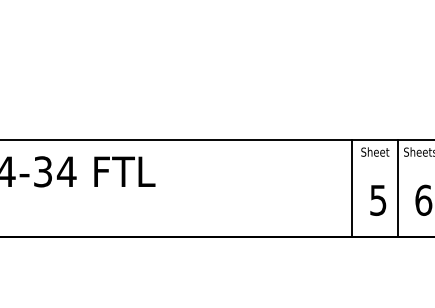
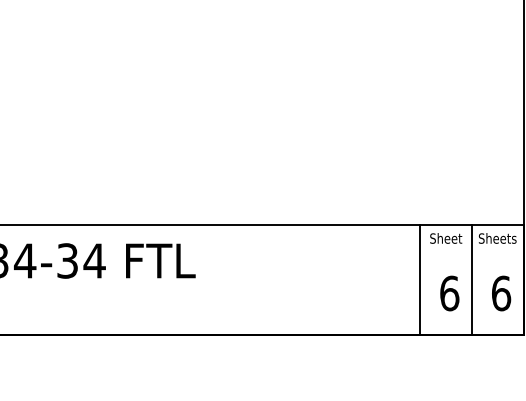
text: (378, 200) -> (449, 293), 5 -> 6

